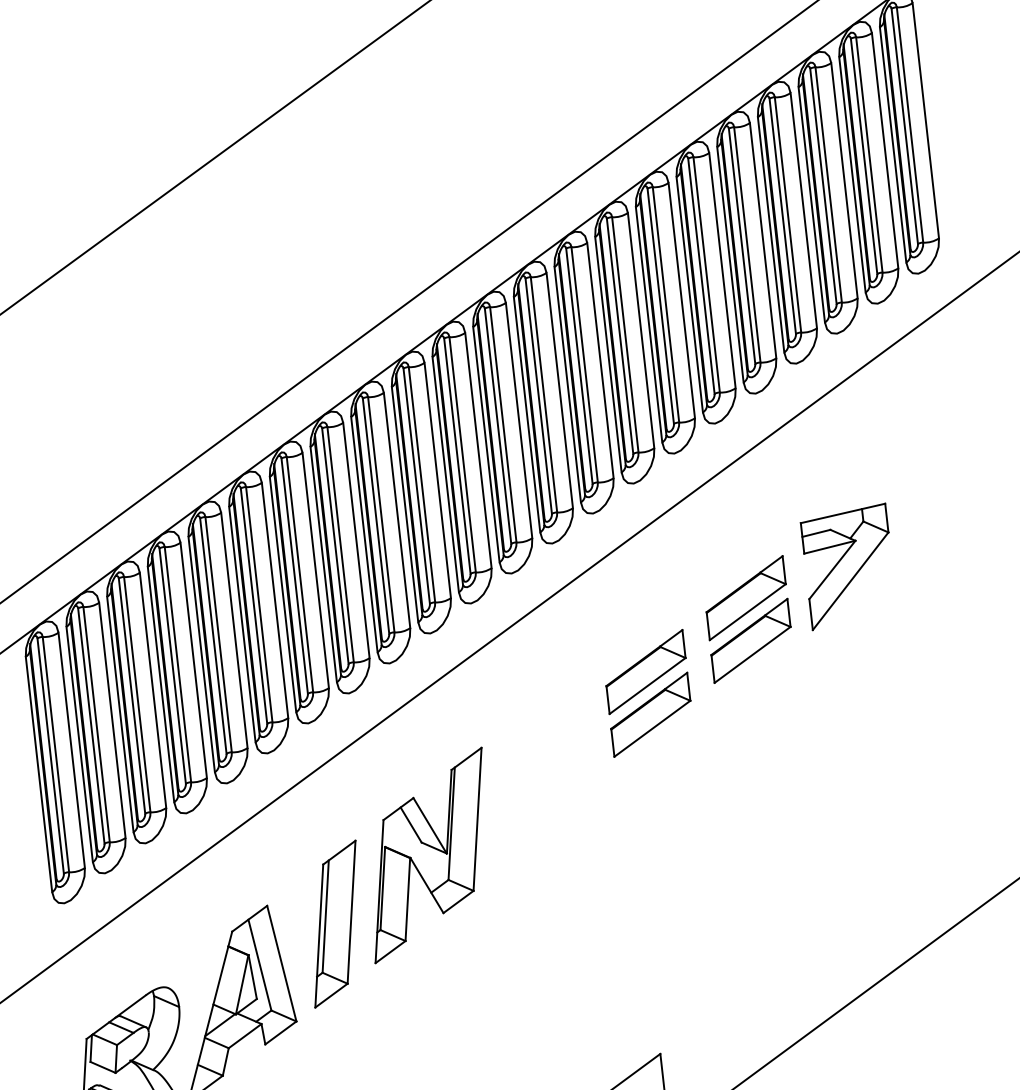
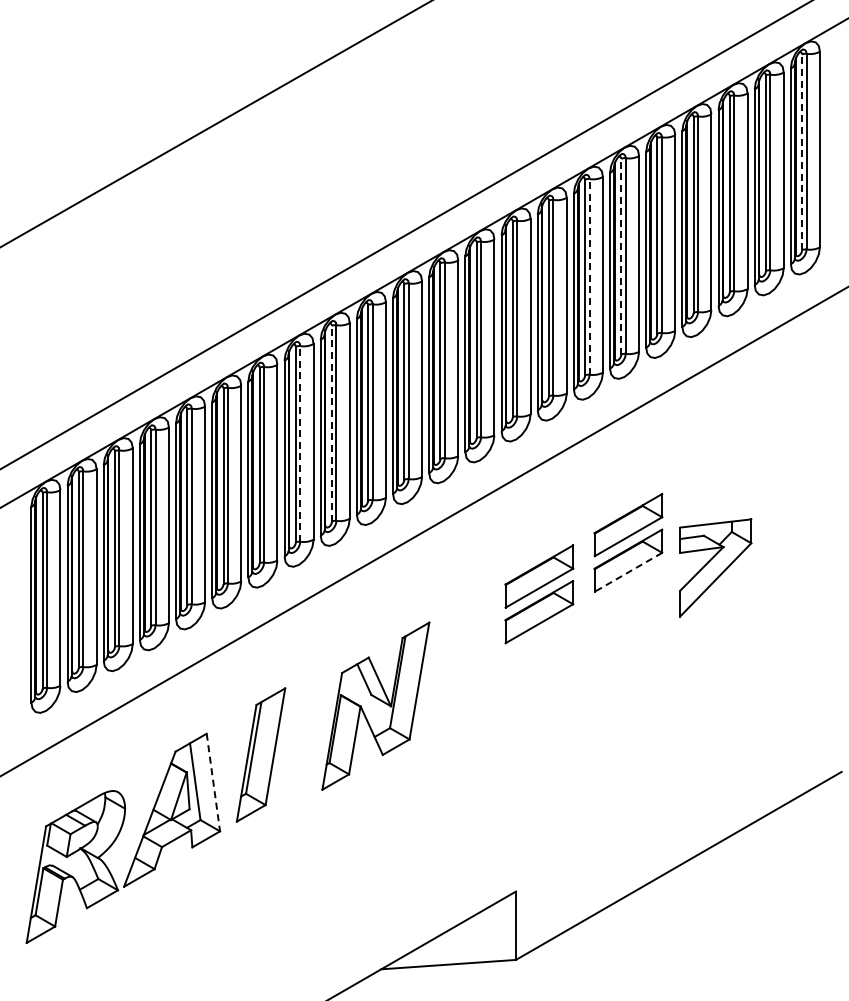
line: (905, 126) -> (802, 152), solid -> dashed
line: (701, 276) -> (621, 256), solid -> dashed
line: (665, 304) -> (589, 276), solid -> dashed
line: (375, 515) -> (331, 423), solid -> dashed
line: (340, 544) -> (300, 443), solid -> dashed
part: (848, 566) -> (715, 567), moved
line: (752, 655) -> (628, 572), solid -> dashed
part: (428, 854) -> (375, 705), moved
line: (282, 964) -> (213, 783), solid -> dashed

